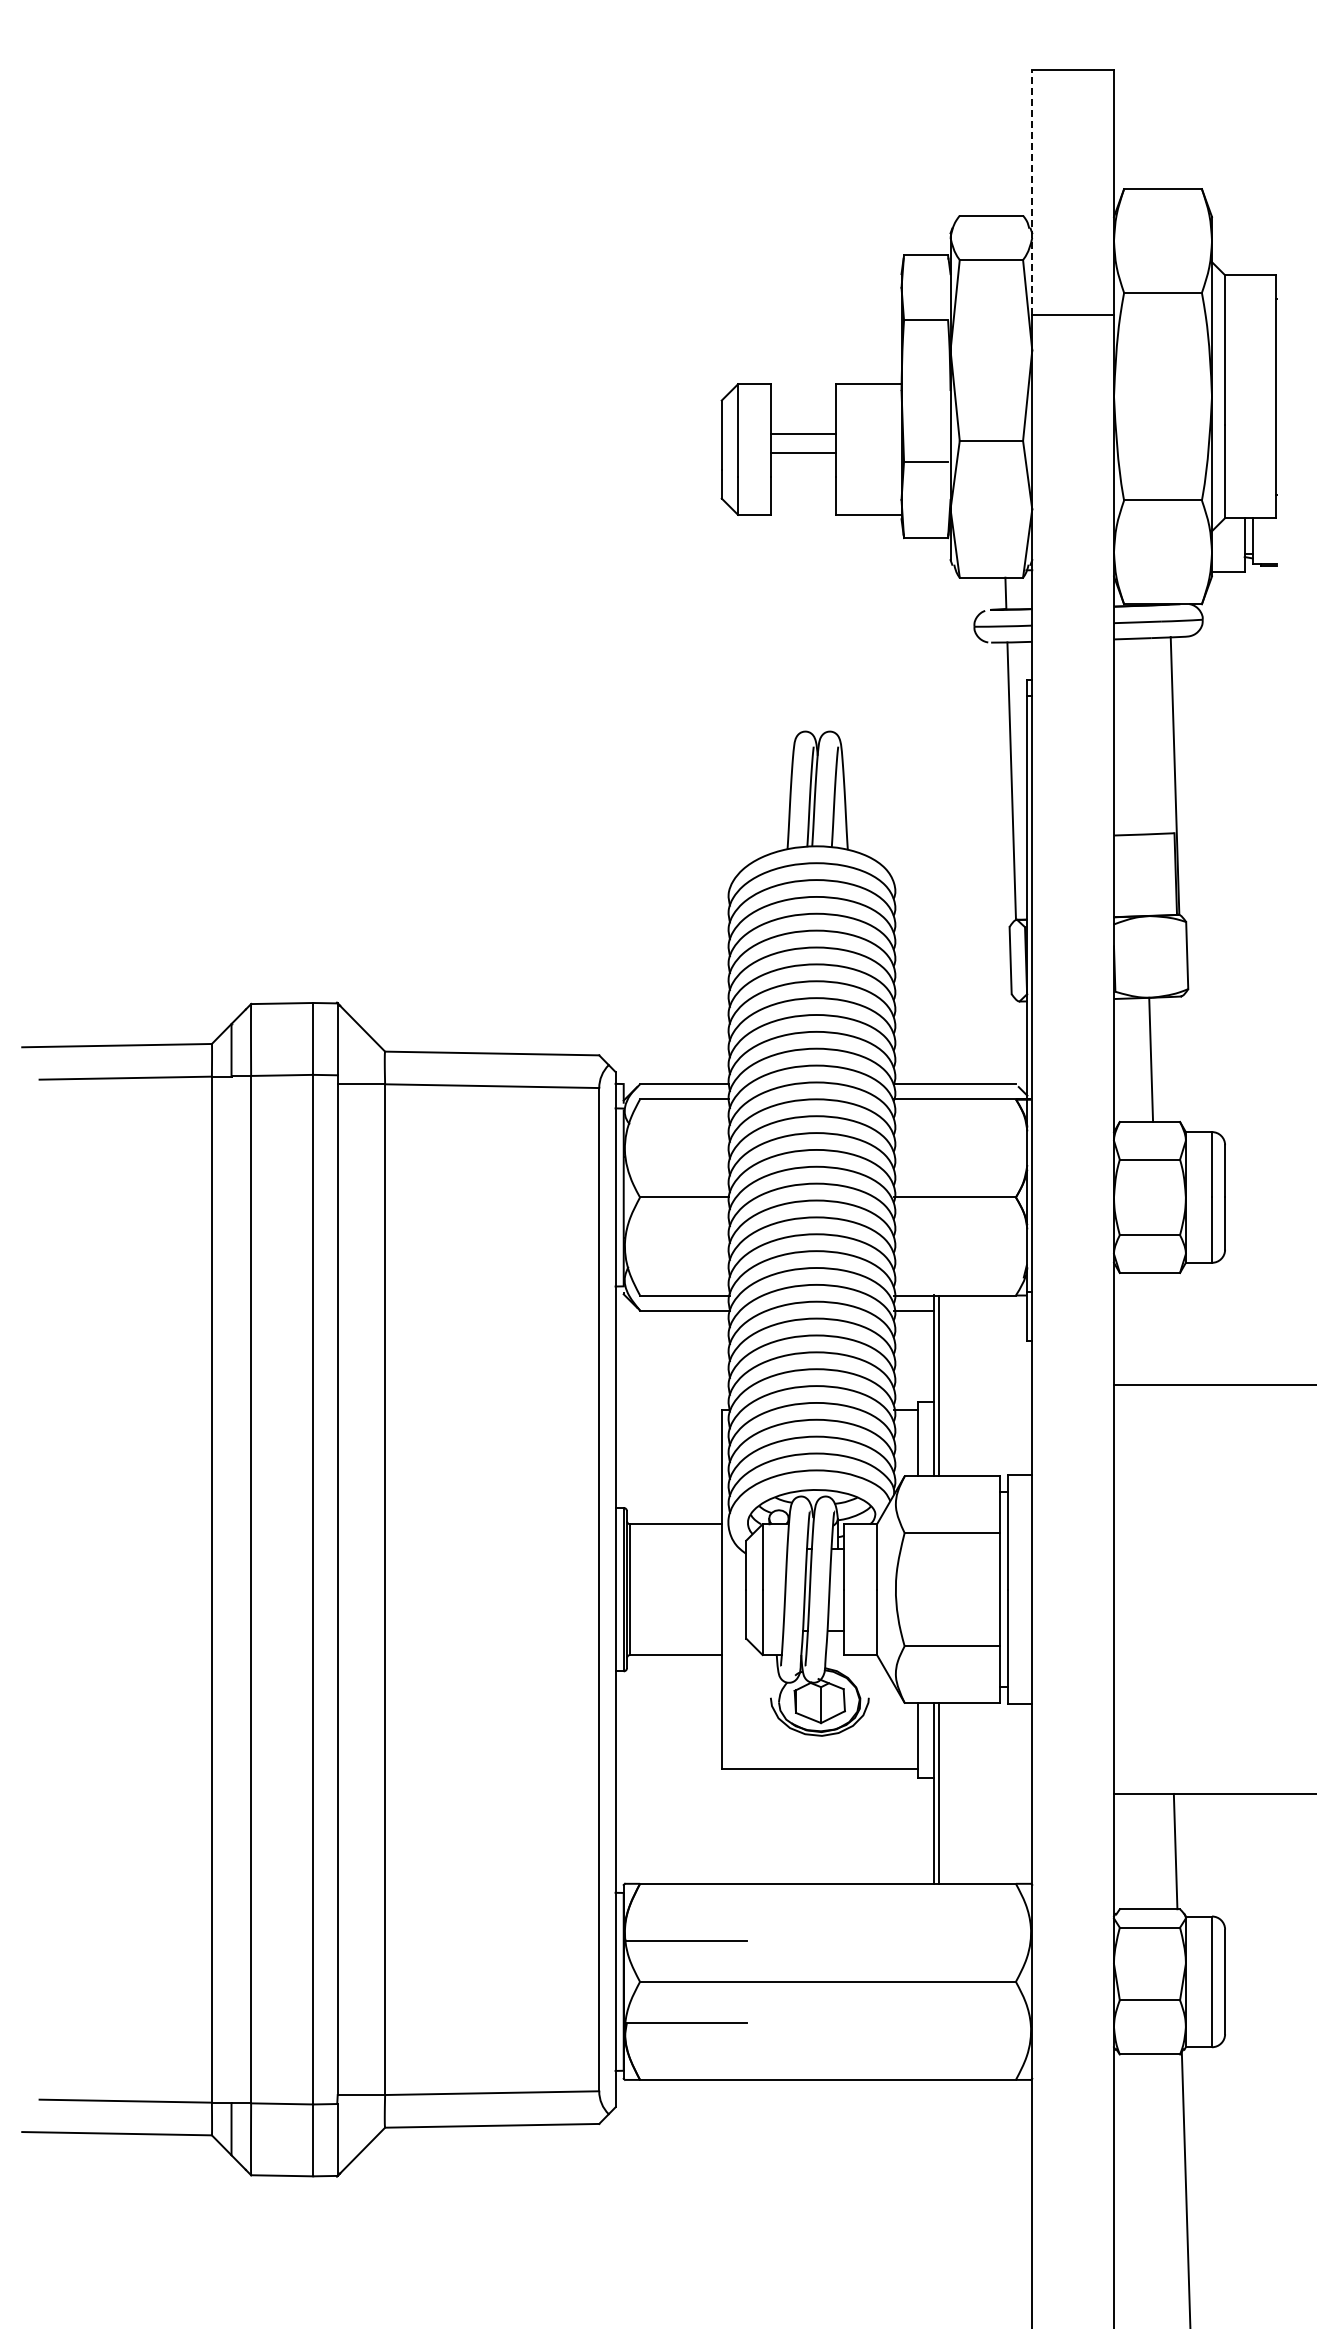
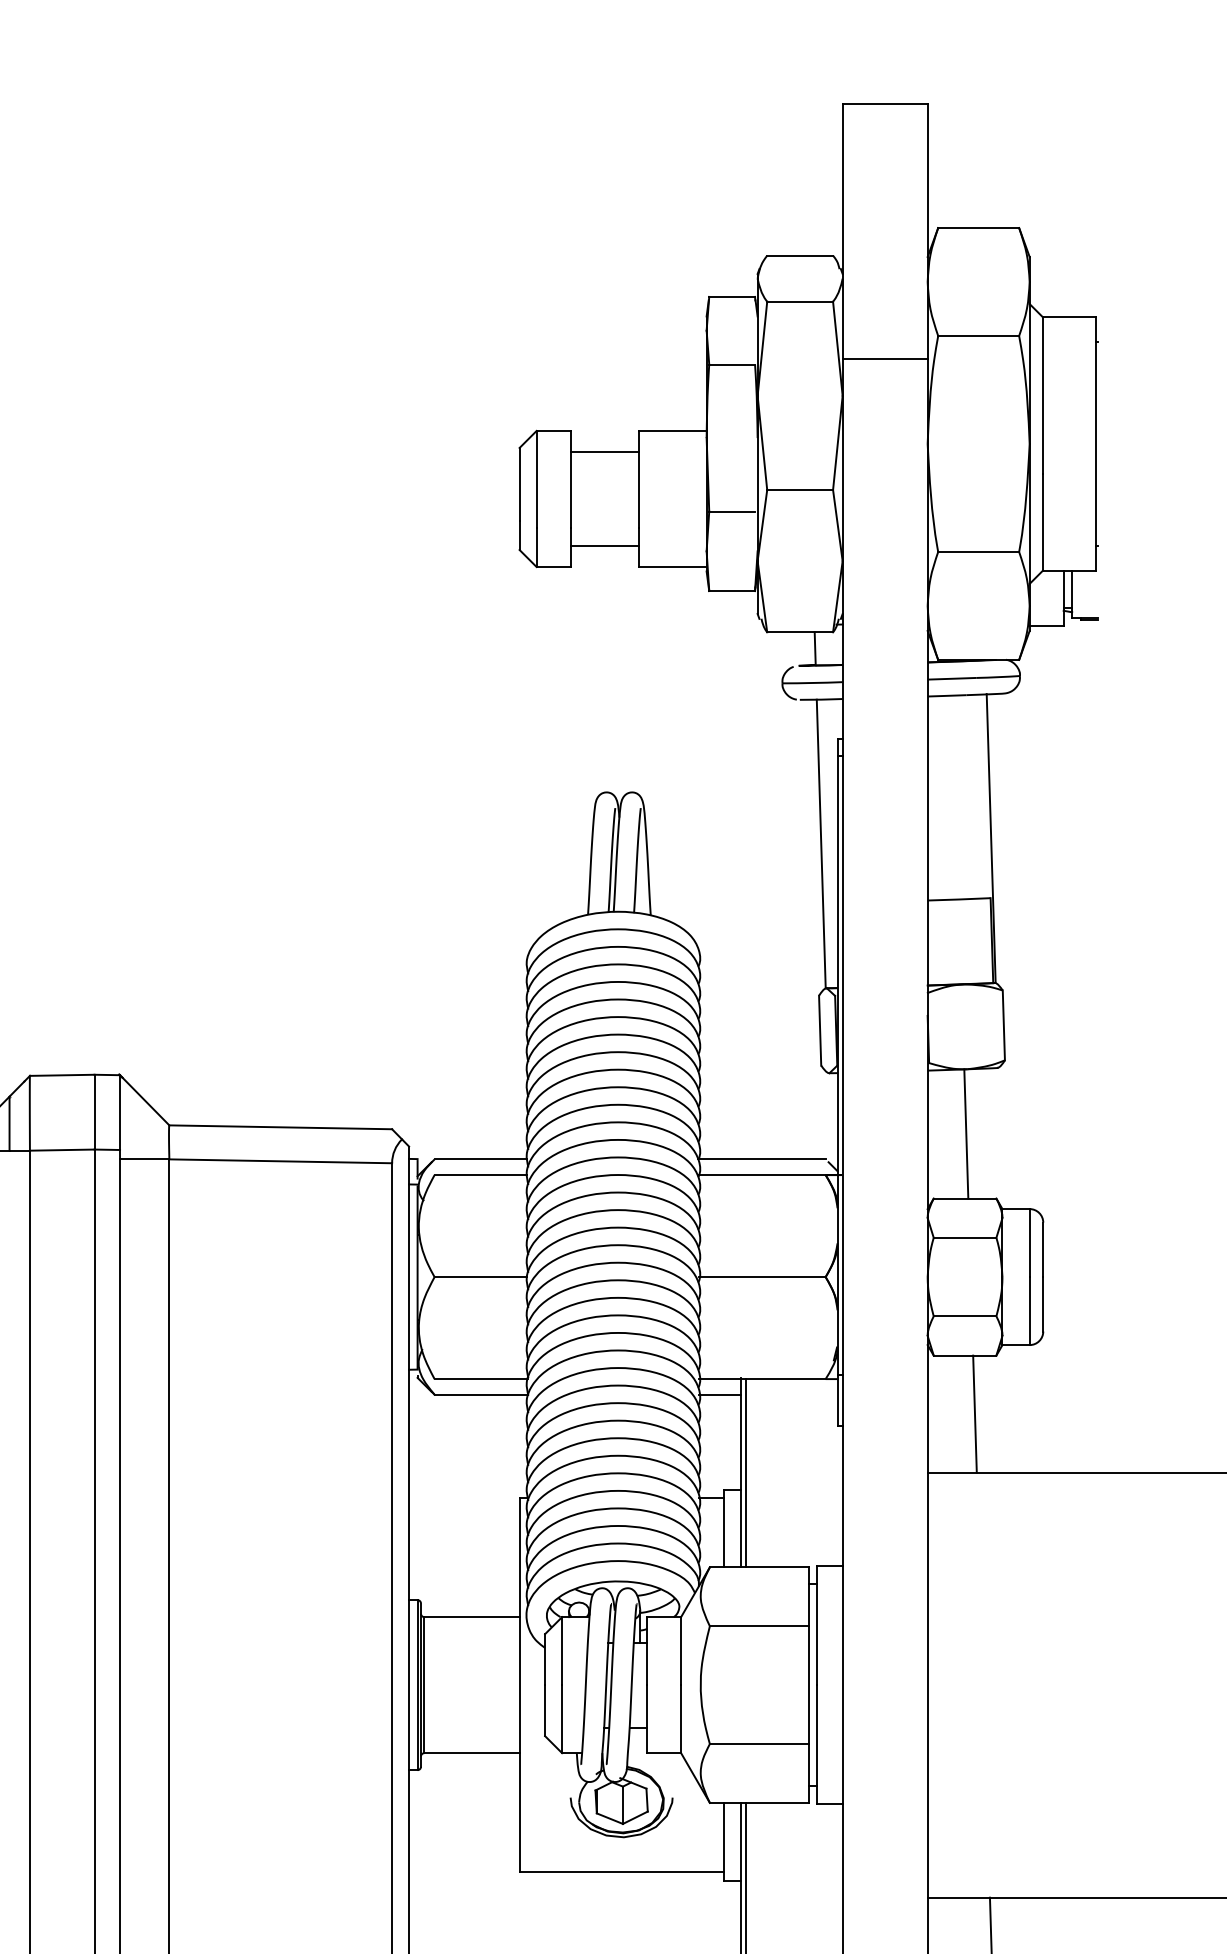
line: (1032, 192) -> (842, 231), dashed -> solid
line: (803, 433) -> (604, 545), moved
line: (803, 452) -> (604, 452), moved
line: (1159, 1328) -> (975, 1413), added

